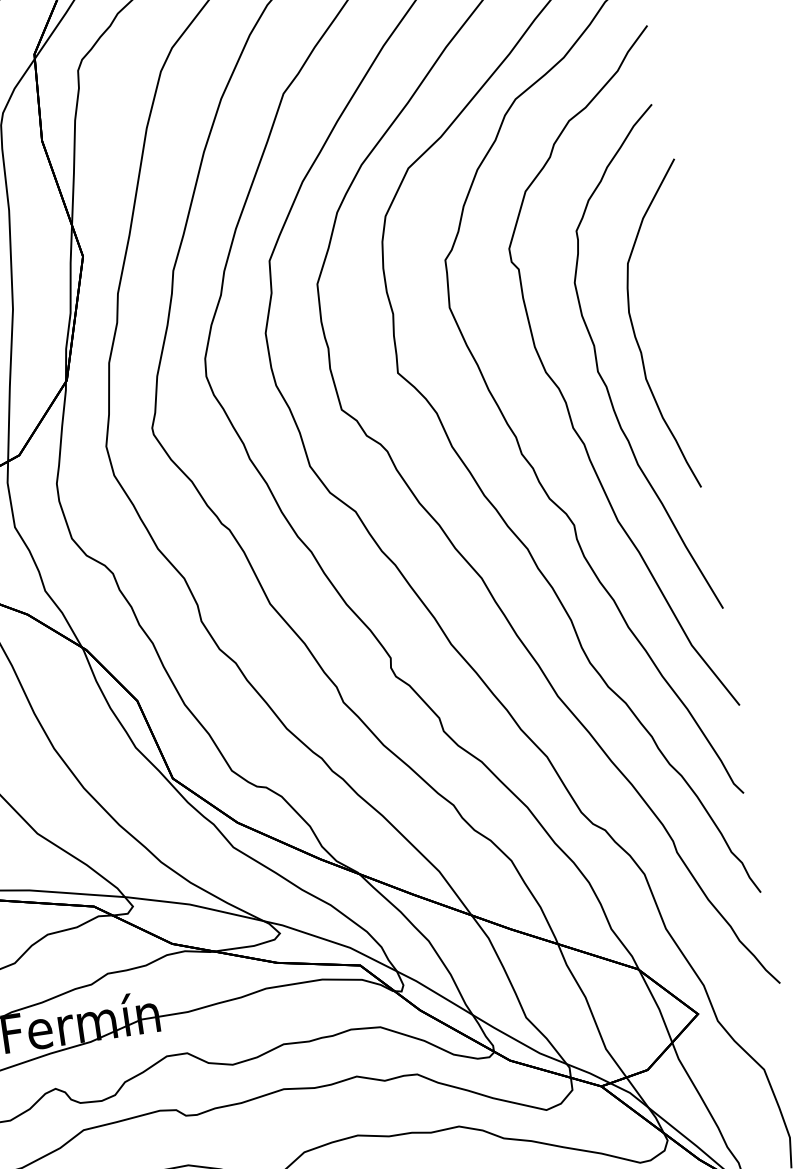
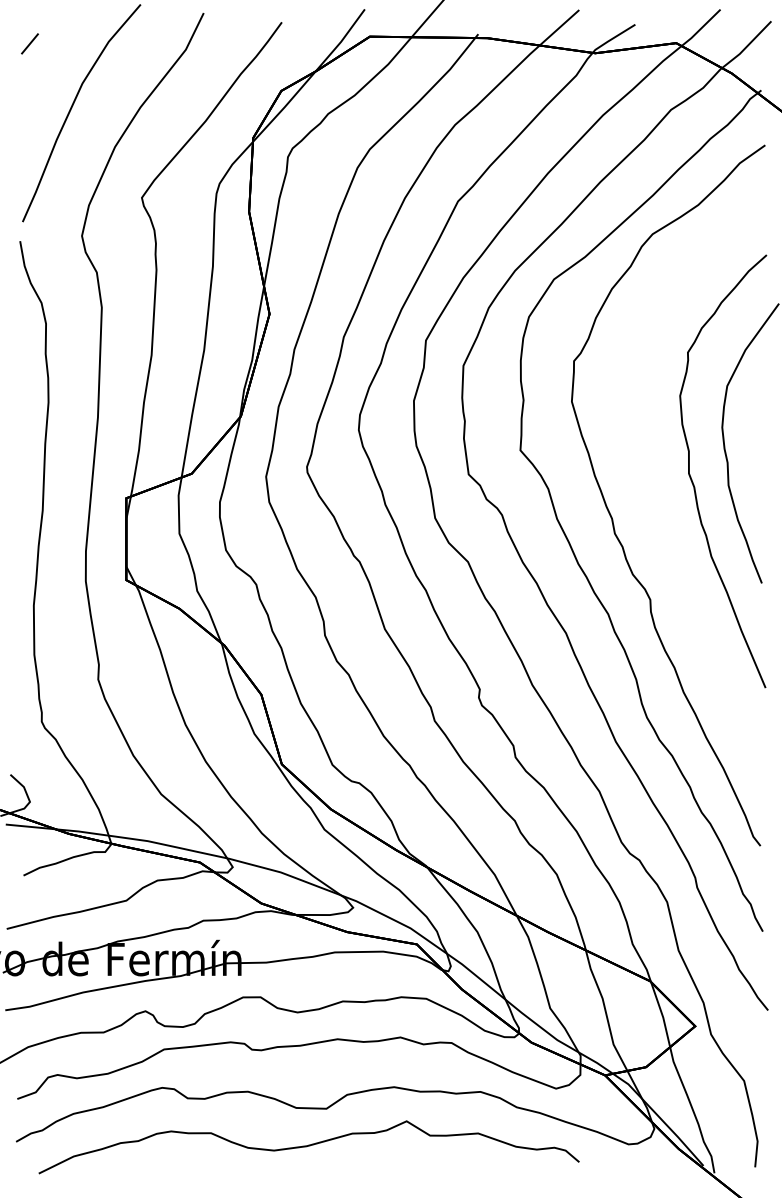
curve: (565, 398) -> (658, 492), removed

